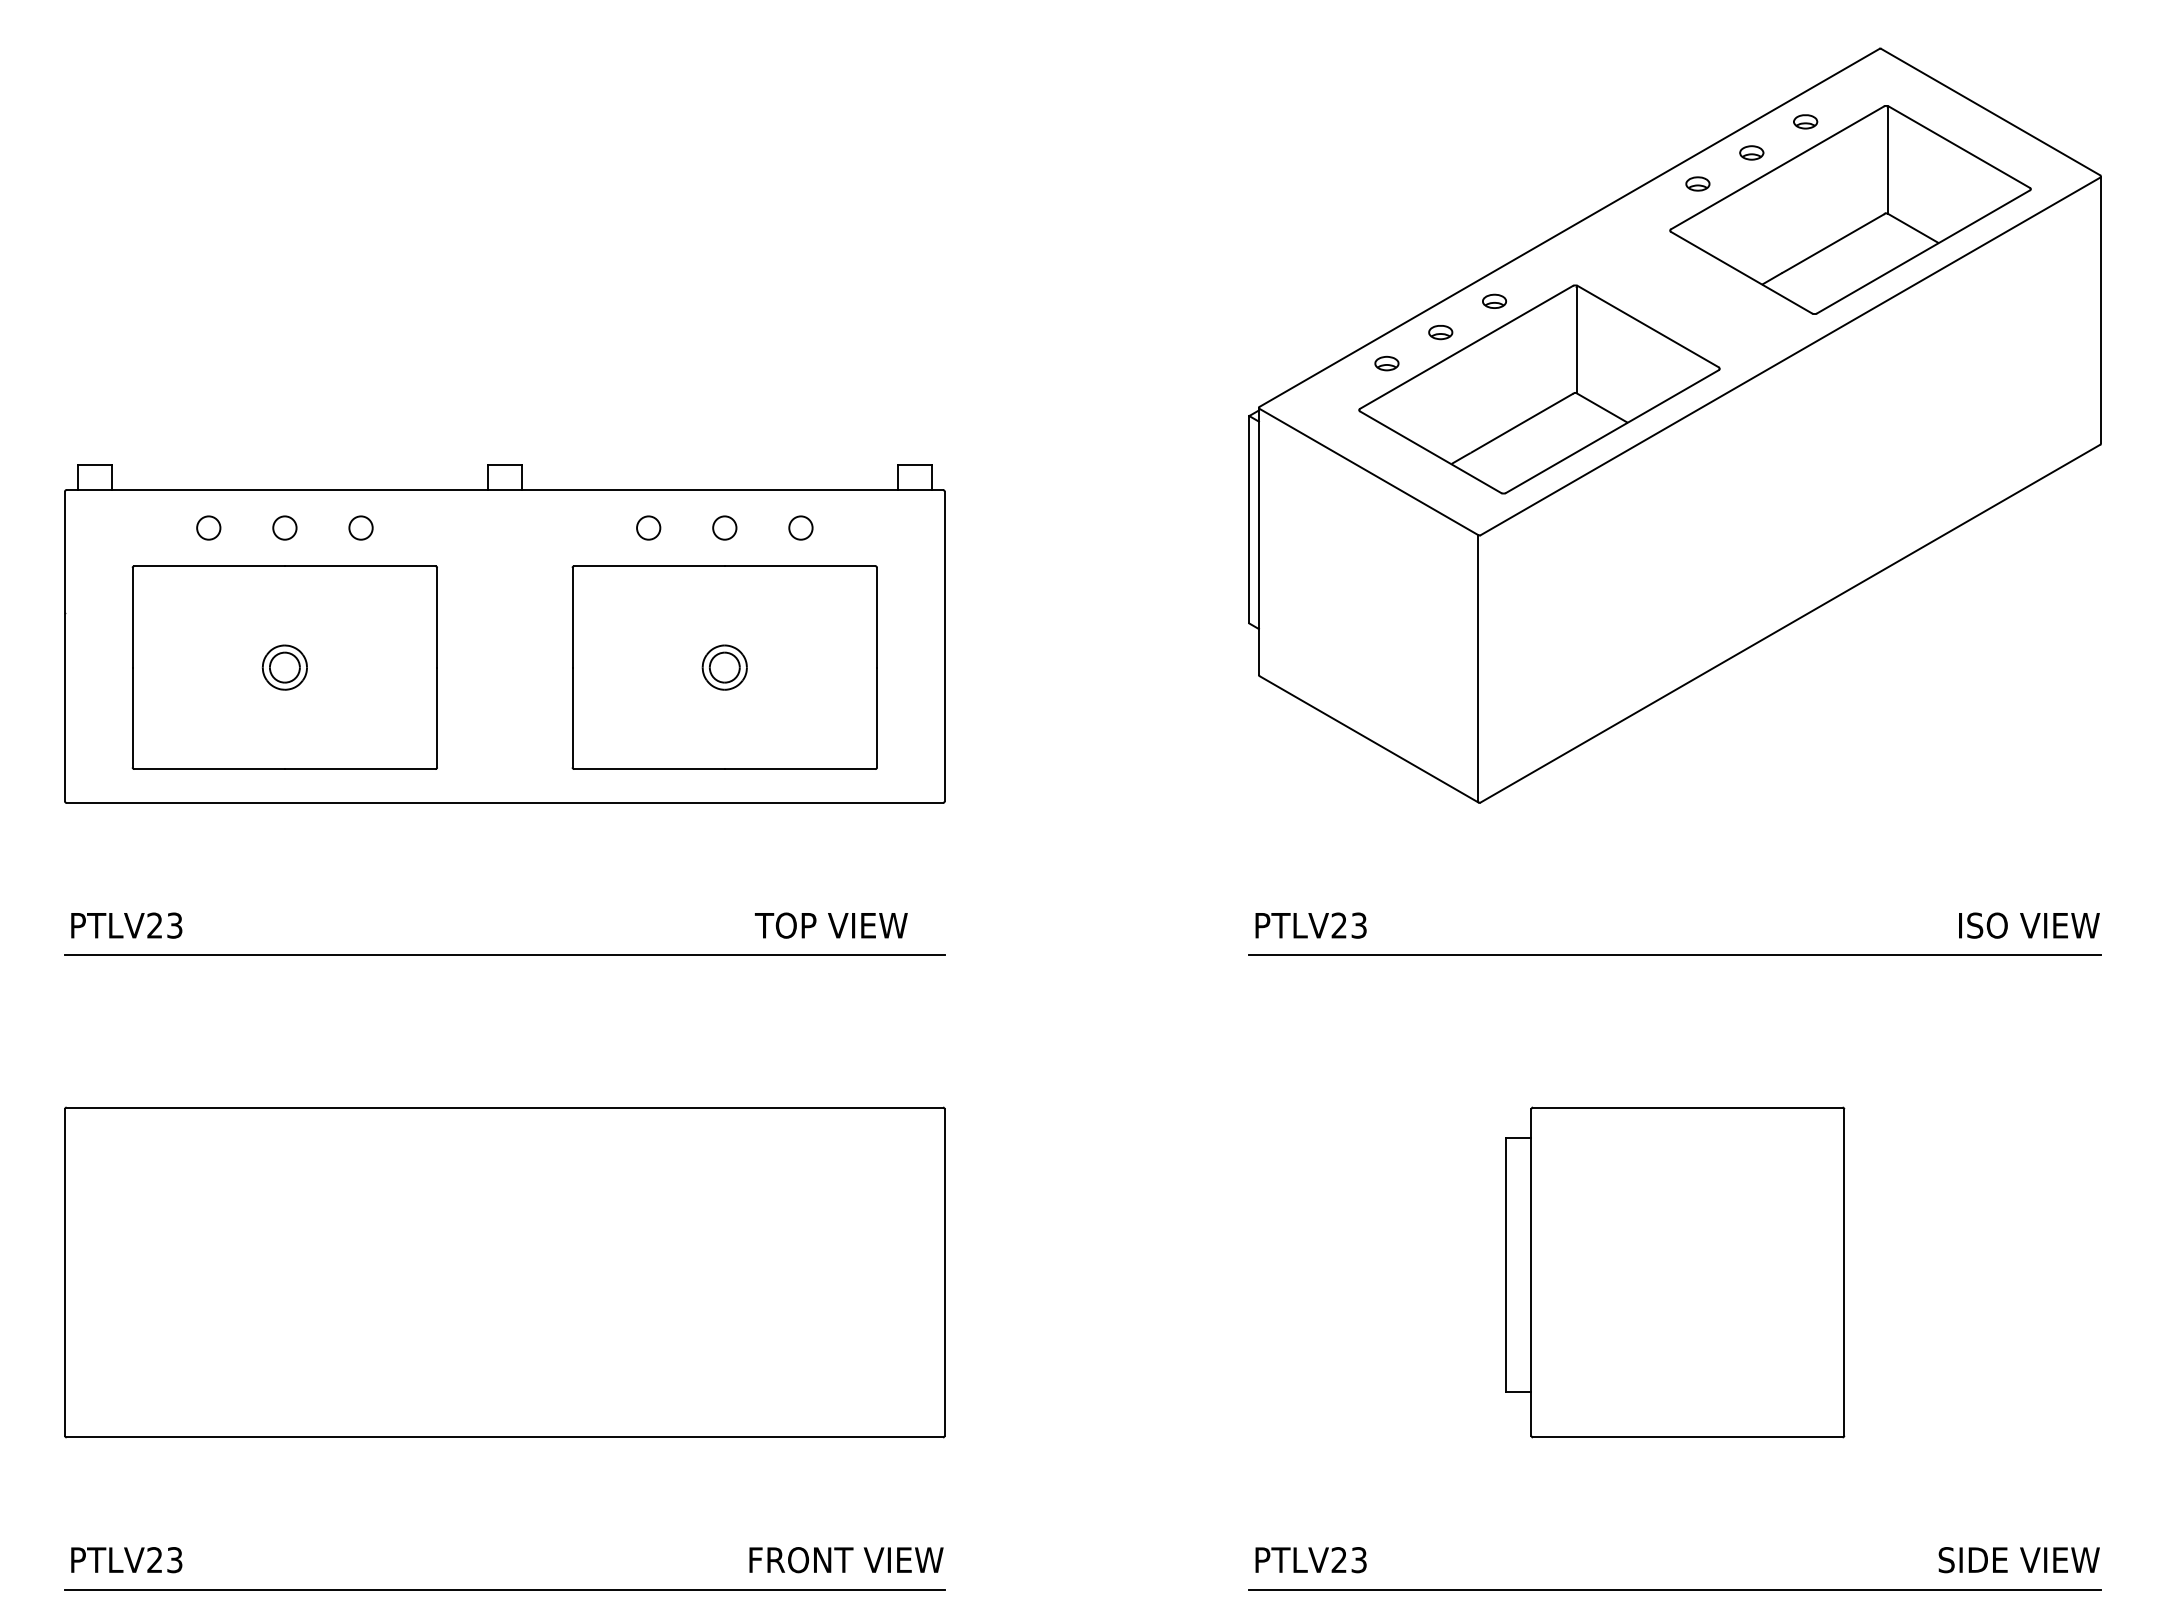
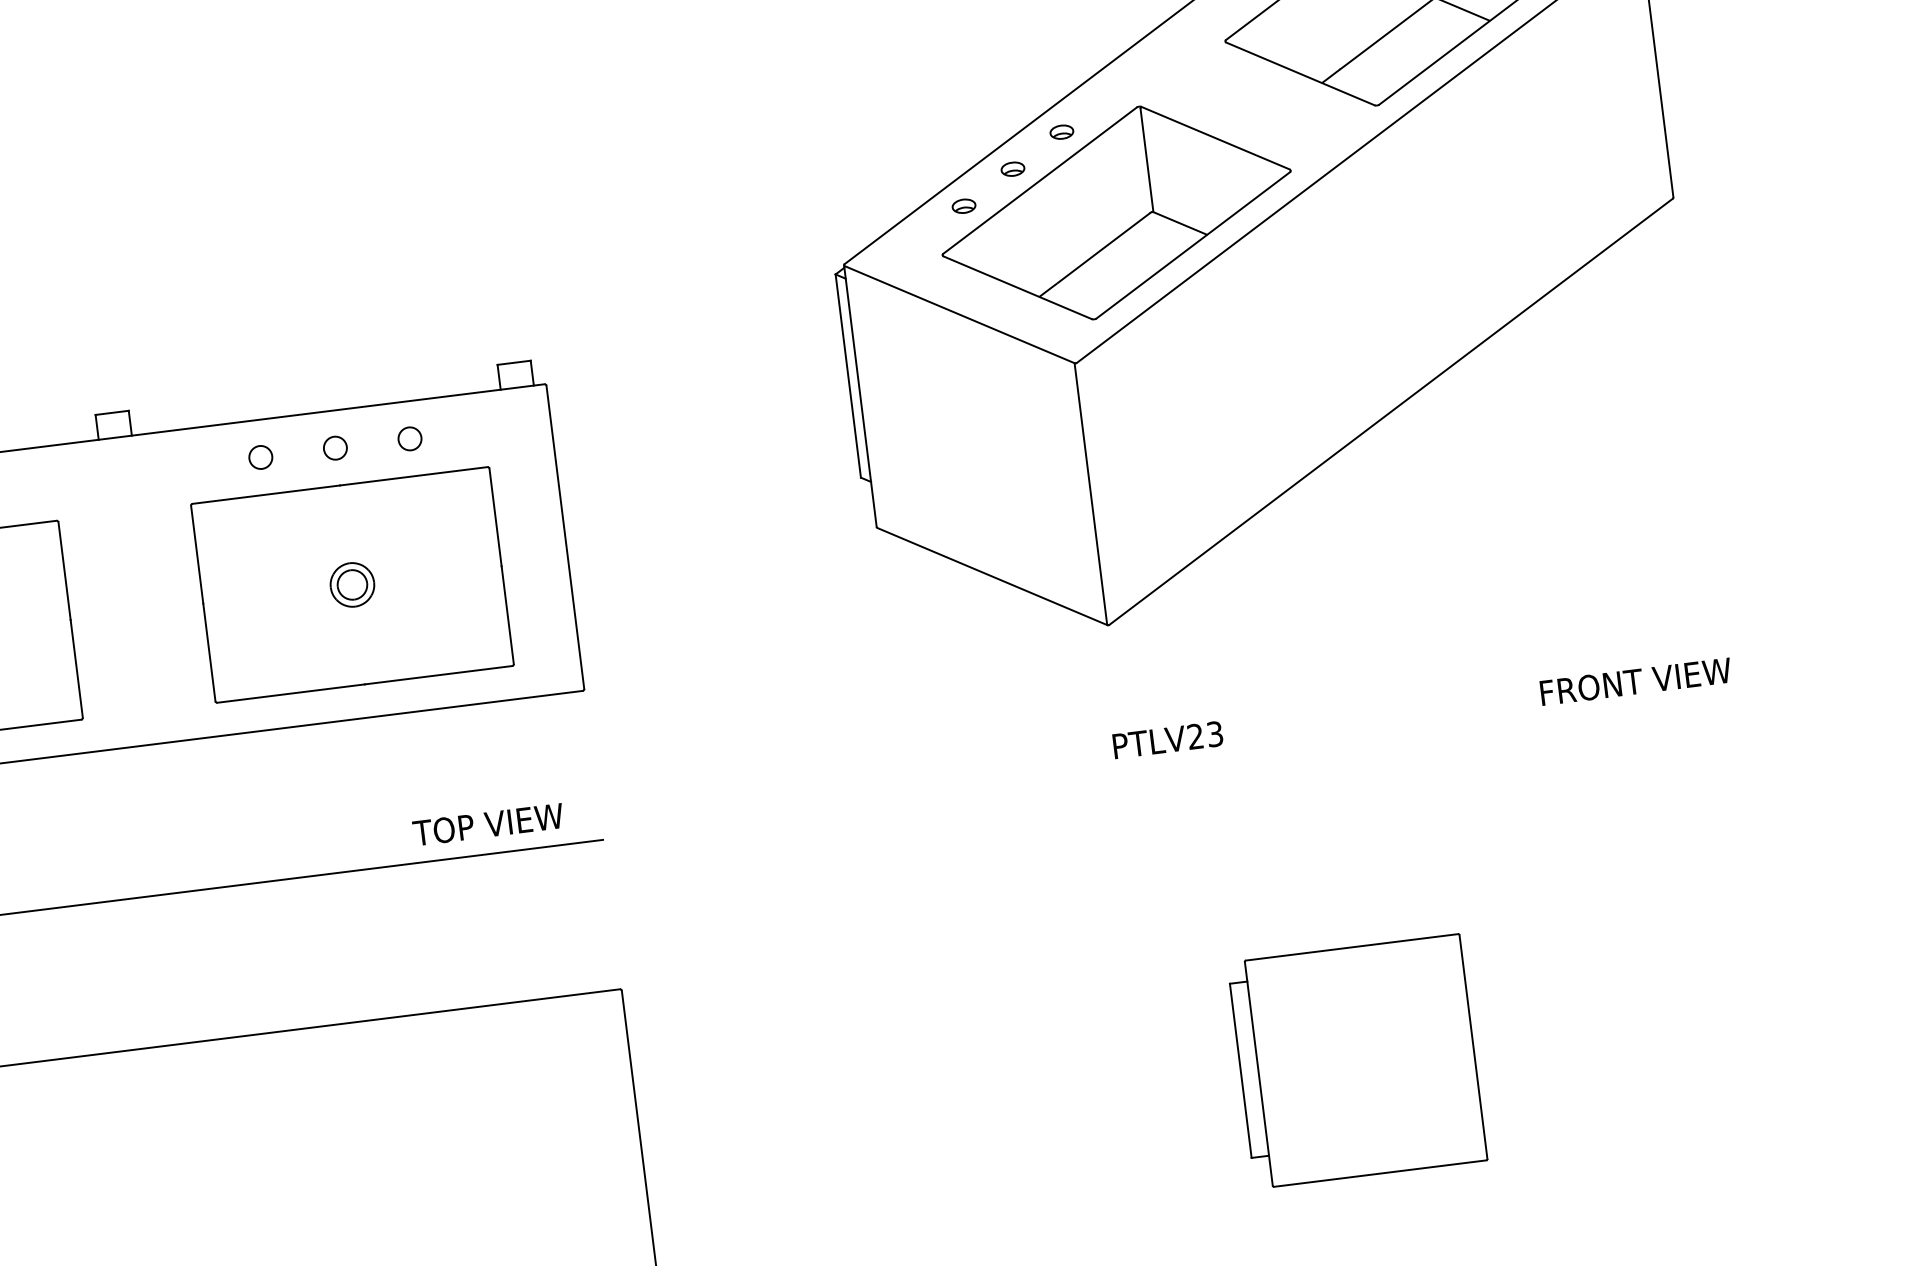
text: (1310, 925) -> (1167, 739), moved
text: (1957, 925) -> (1591, 687), ISO VIEW -> FRONT VIEW
line: (1675, 955) -> (1319, 750), removed
part: (1675, 1272) -> (1357, 1061), size x0.7

